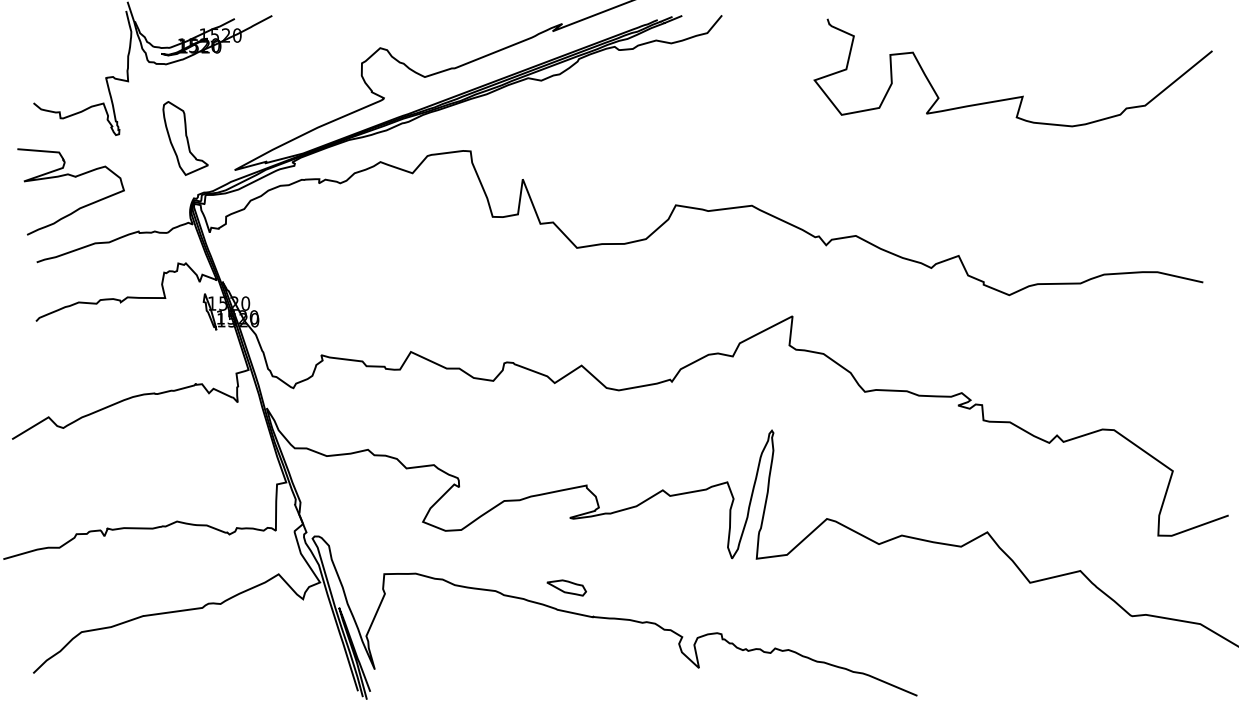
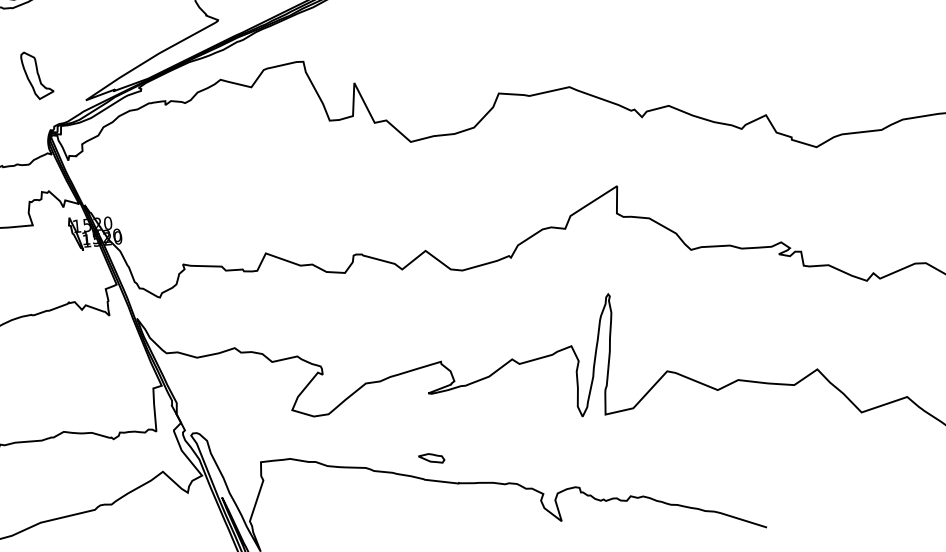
part: (185, 138) -> (37, 75), size x0.7
part: (566, 587) -> (431, 458), size x0.7

